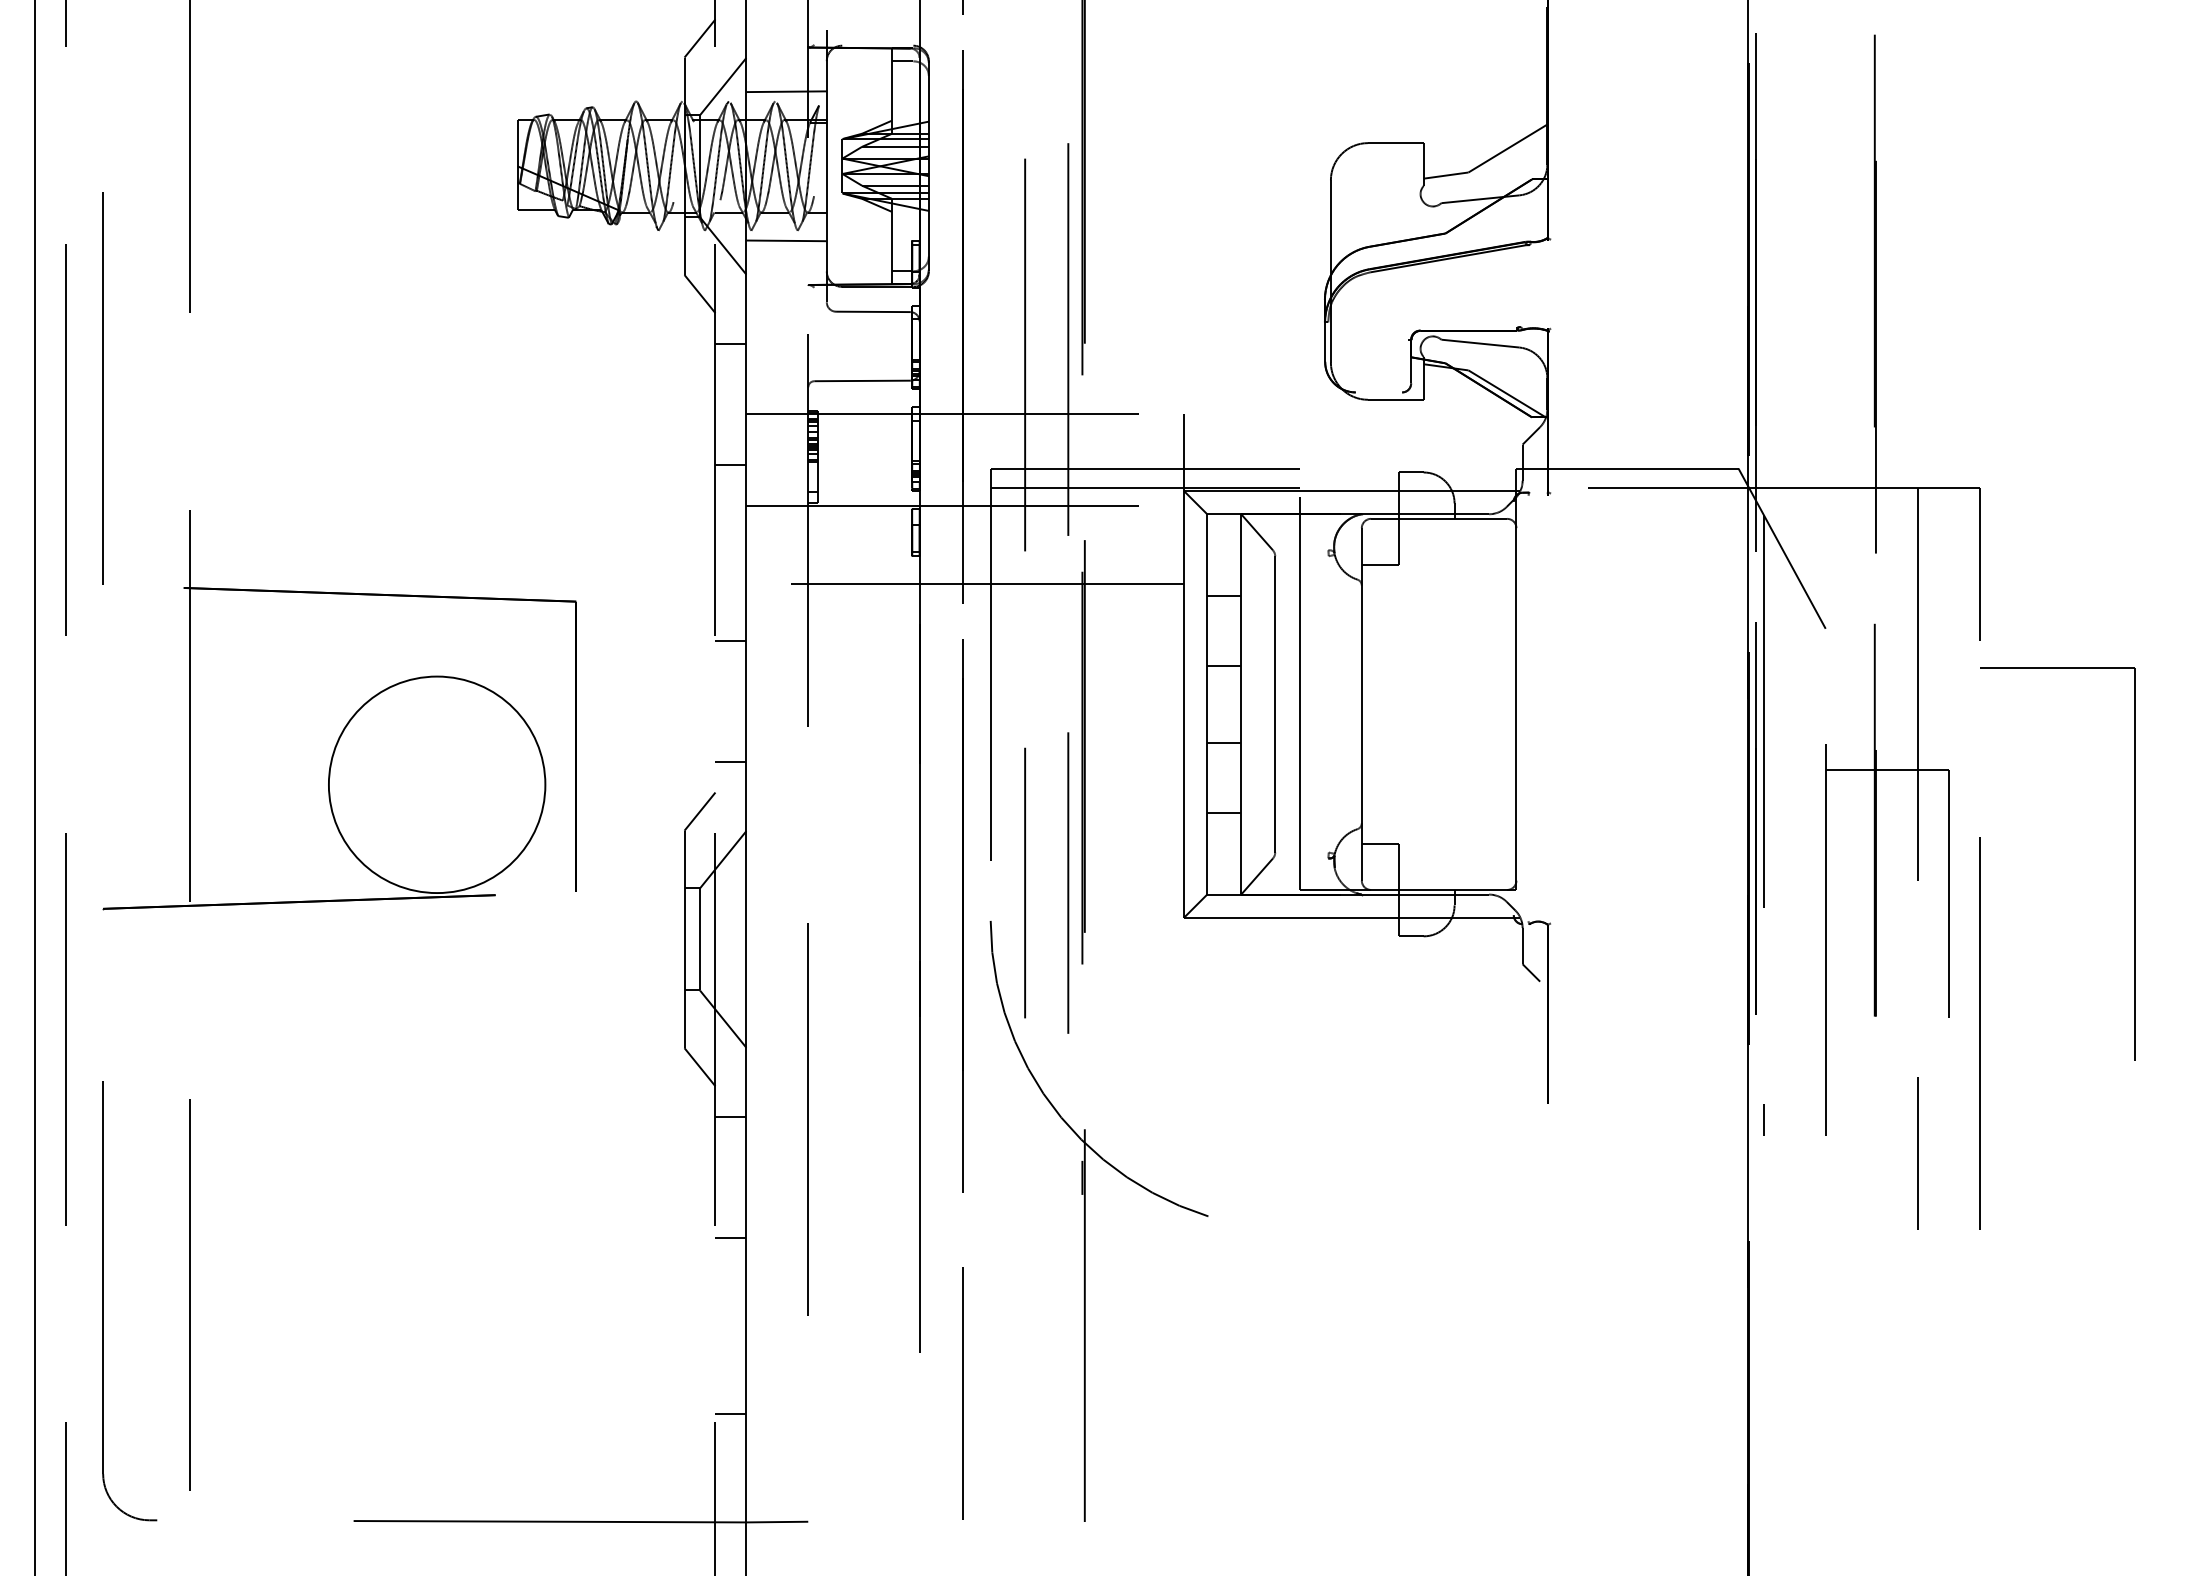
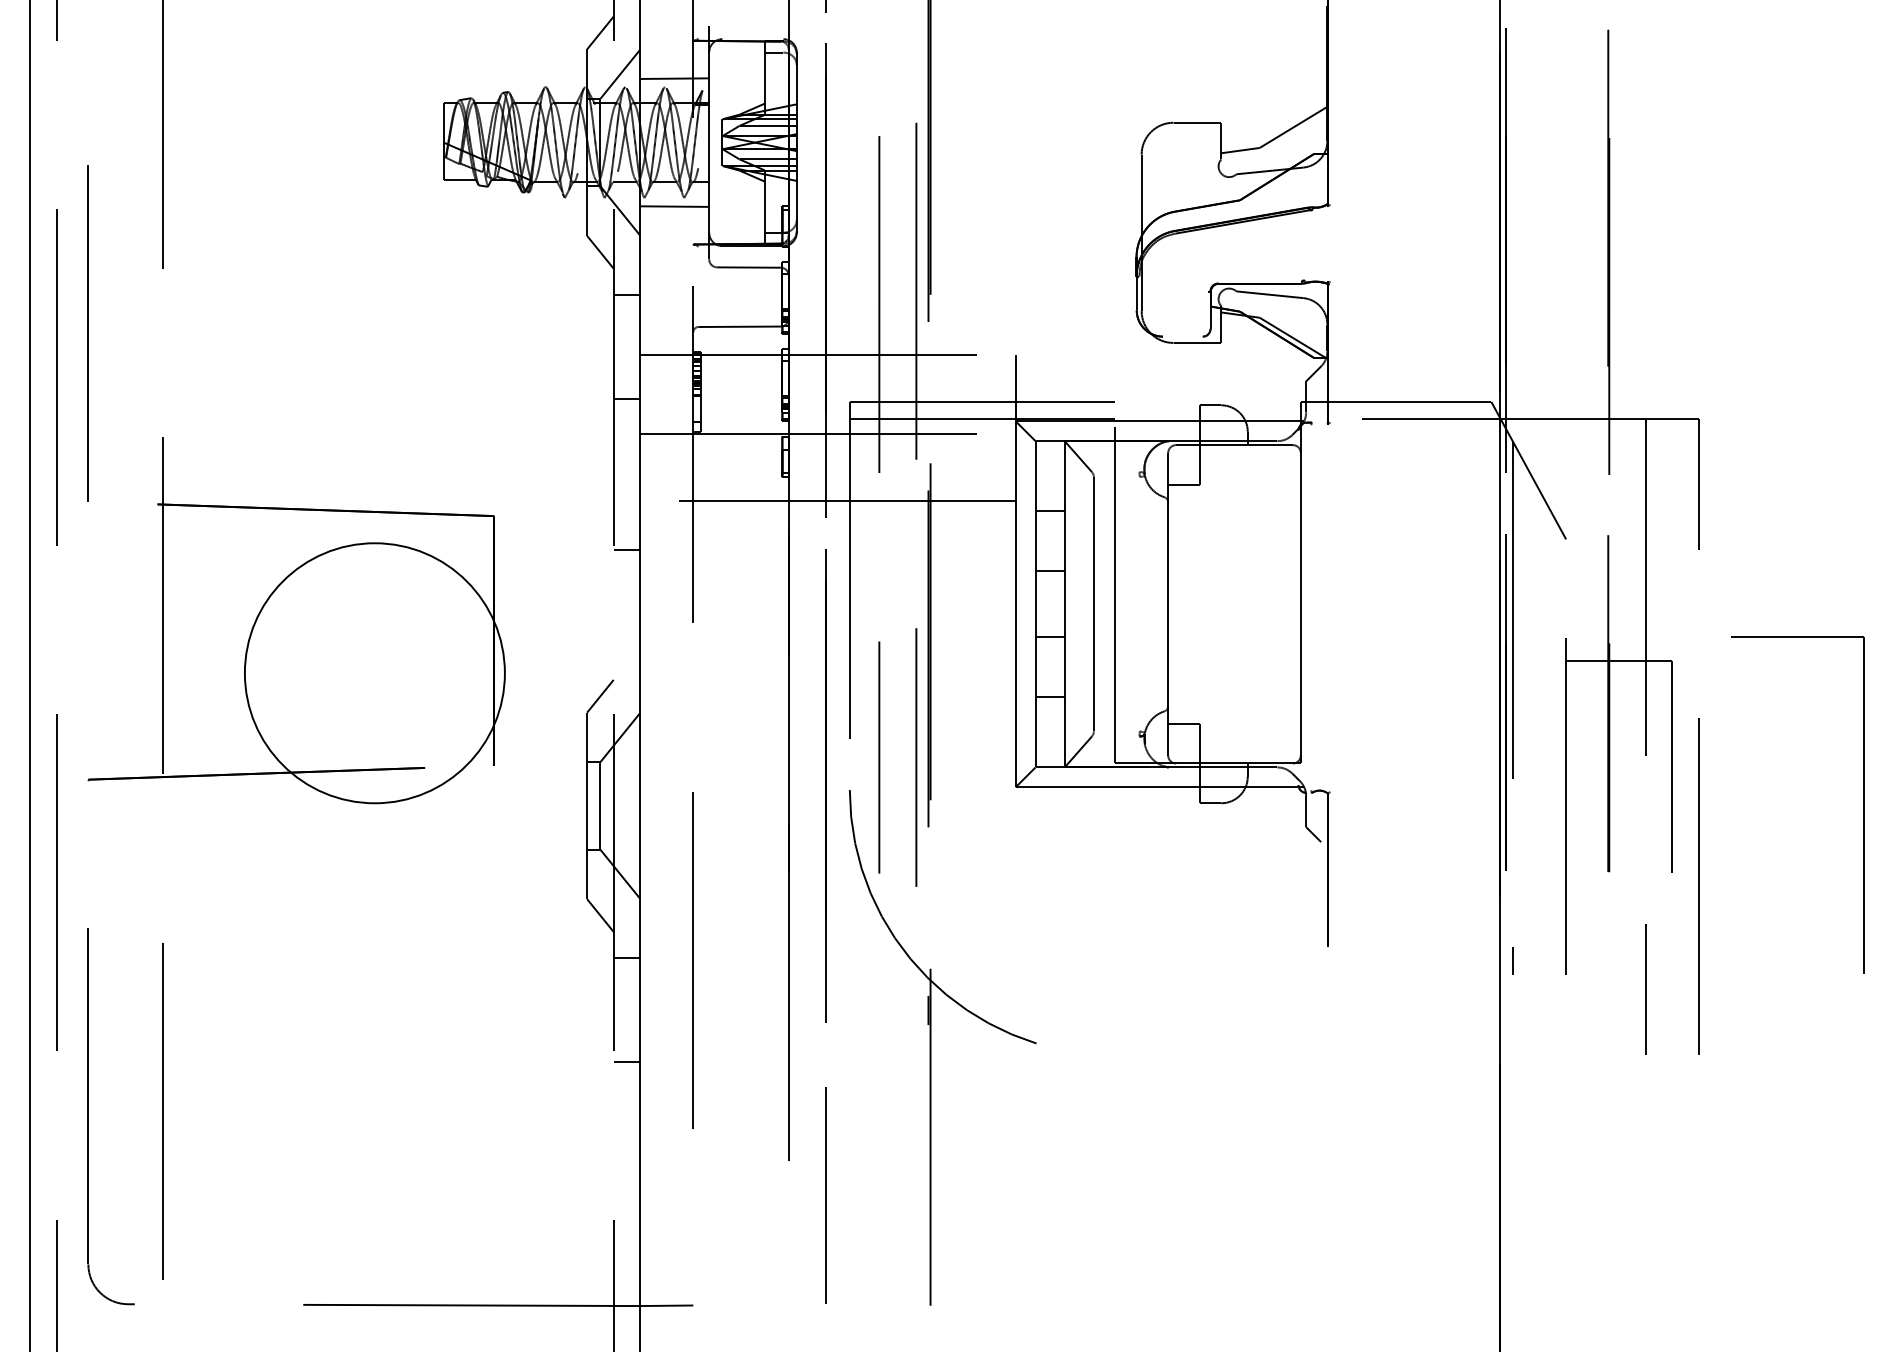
line: (730, 761) -> (626, 653), removed
circle: (436, 784) -> (374, 672), size x1.4
part: (2134, 863) -> (1863, 804), moved
line: (730, 1414) -> (626, 1213), removed

